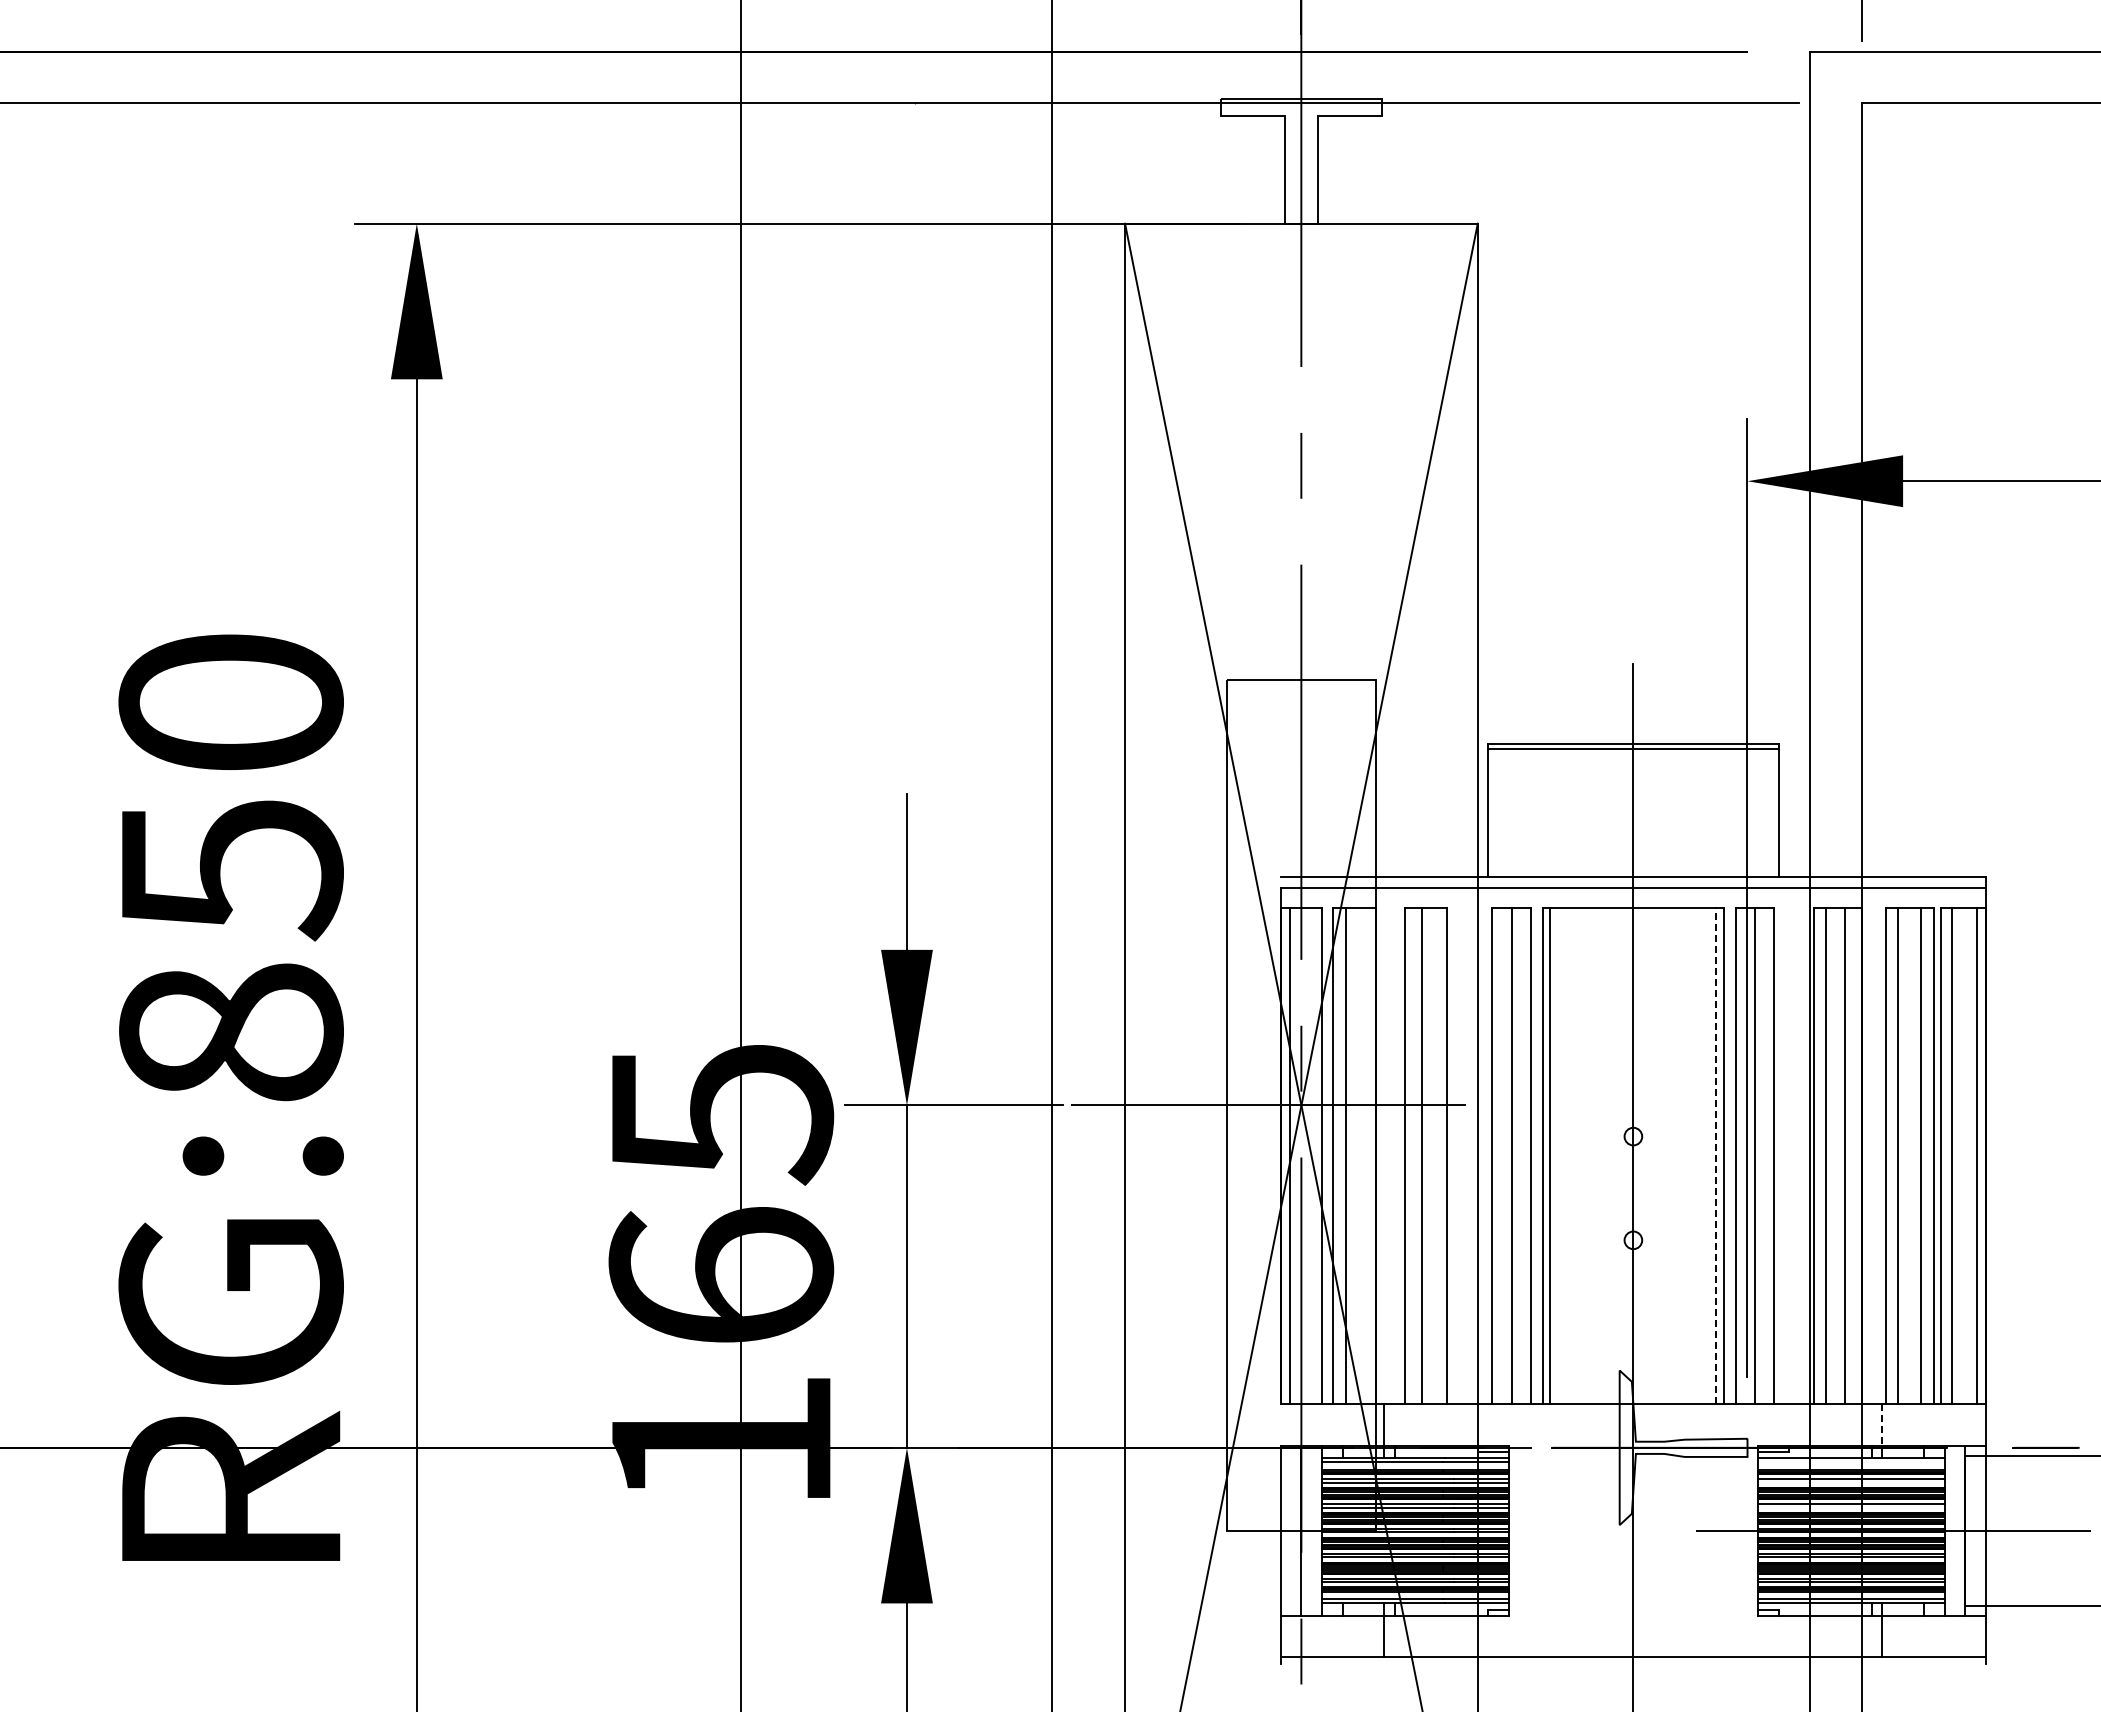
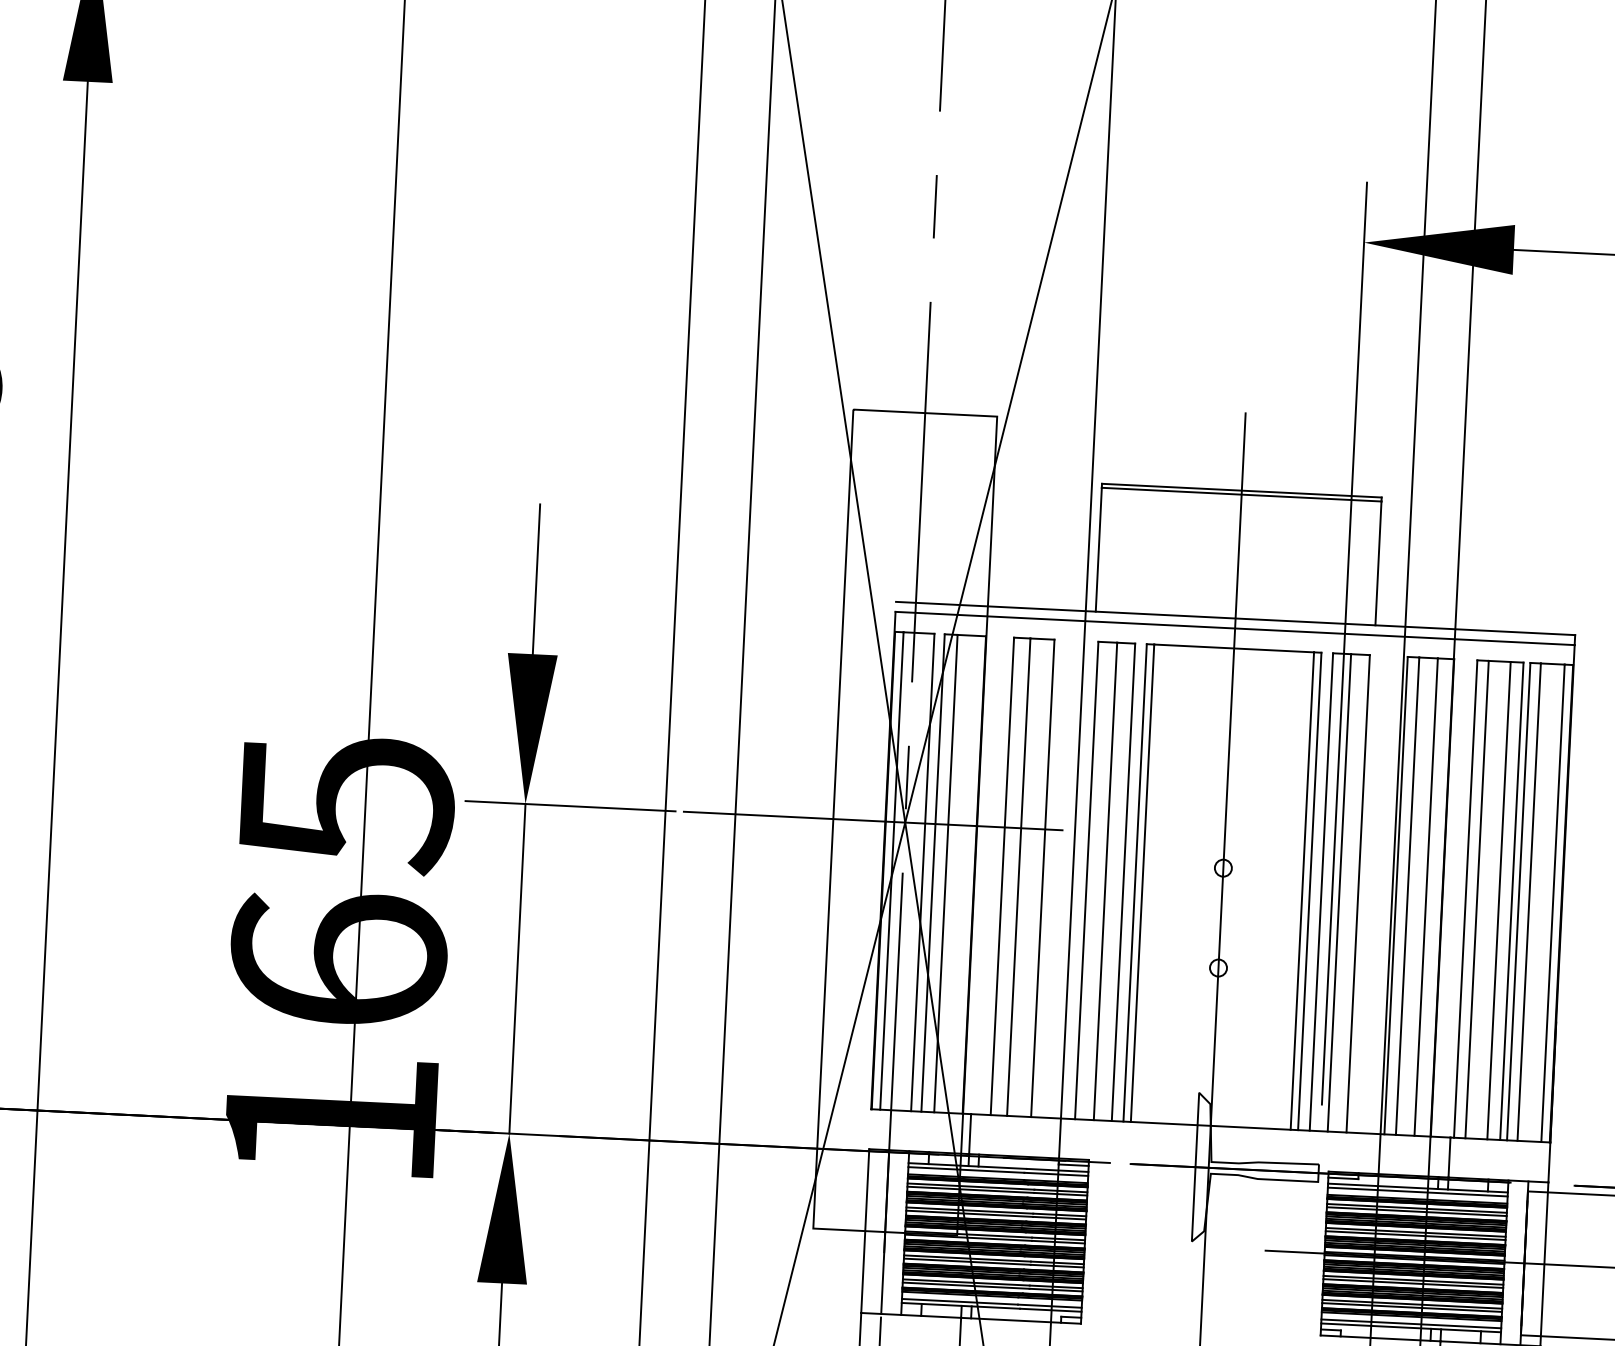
line: (1716, 1156) -> (1302, 891), dashed -> solid
line: (1882, 1425) -> (1449, 1158), dashed -> solid
line: (1850, 1462) -> (1417, 1192), added
line: (1850, 1482) -> (1416, 1211), added
line: (1850, 1507) -> (1414, 1235), added

